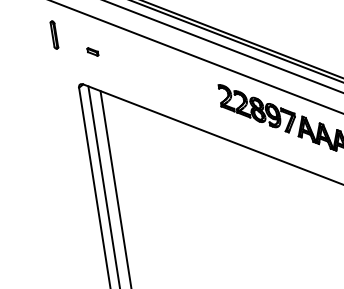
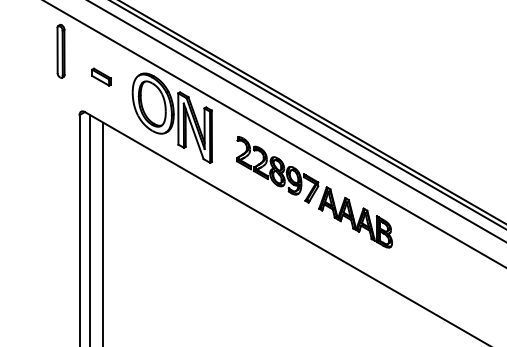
part: (53, 34) -> (60, 50), size x1.67
part: (92, 51) -> (101, 76), size x1.67
part: (158, 77) -> (171, 117), added

